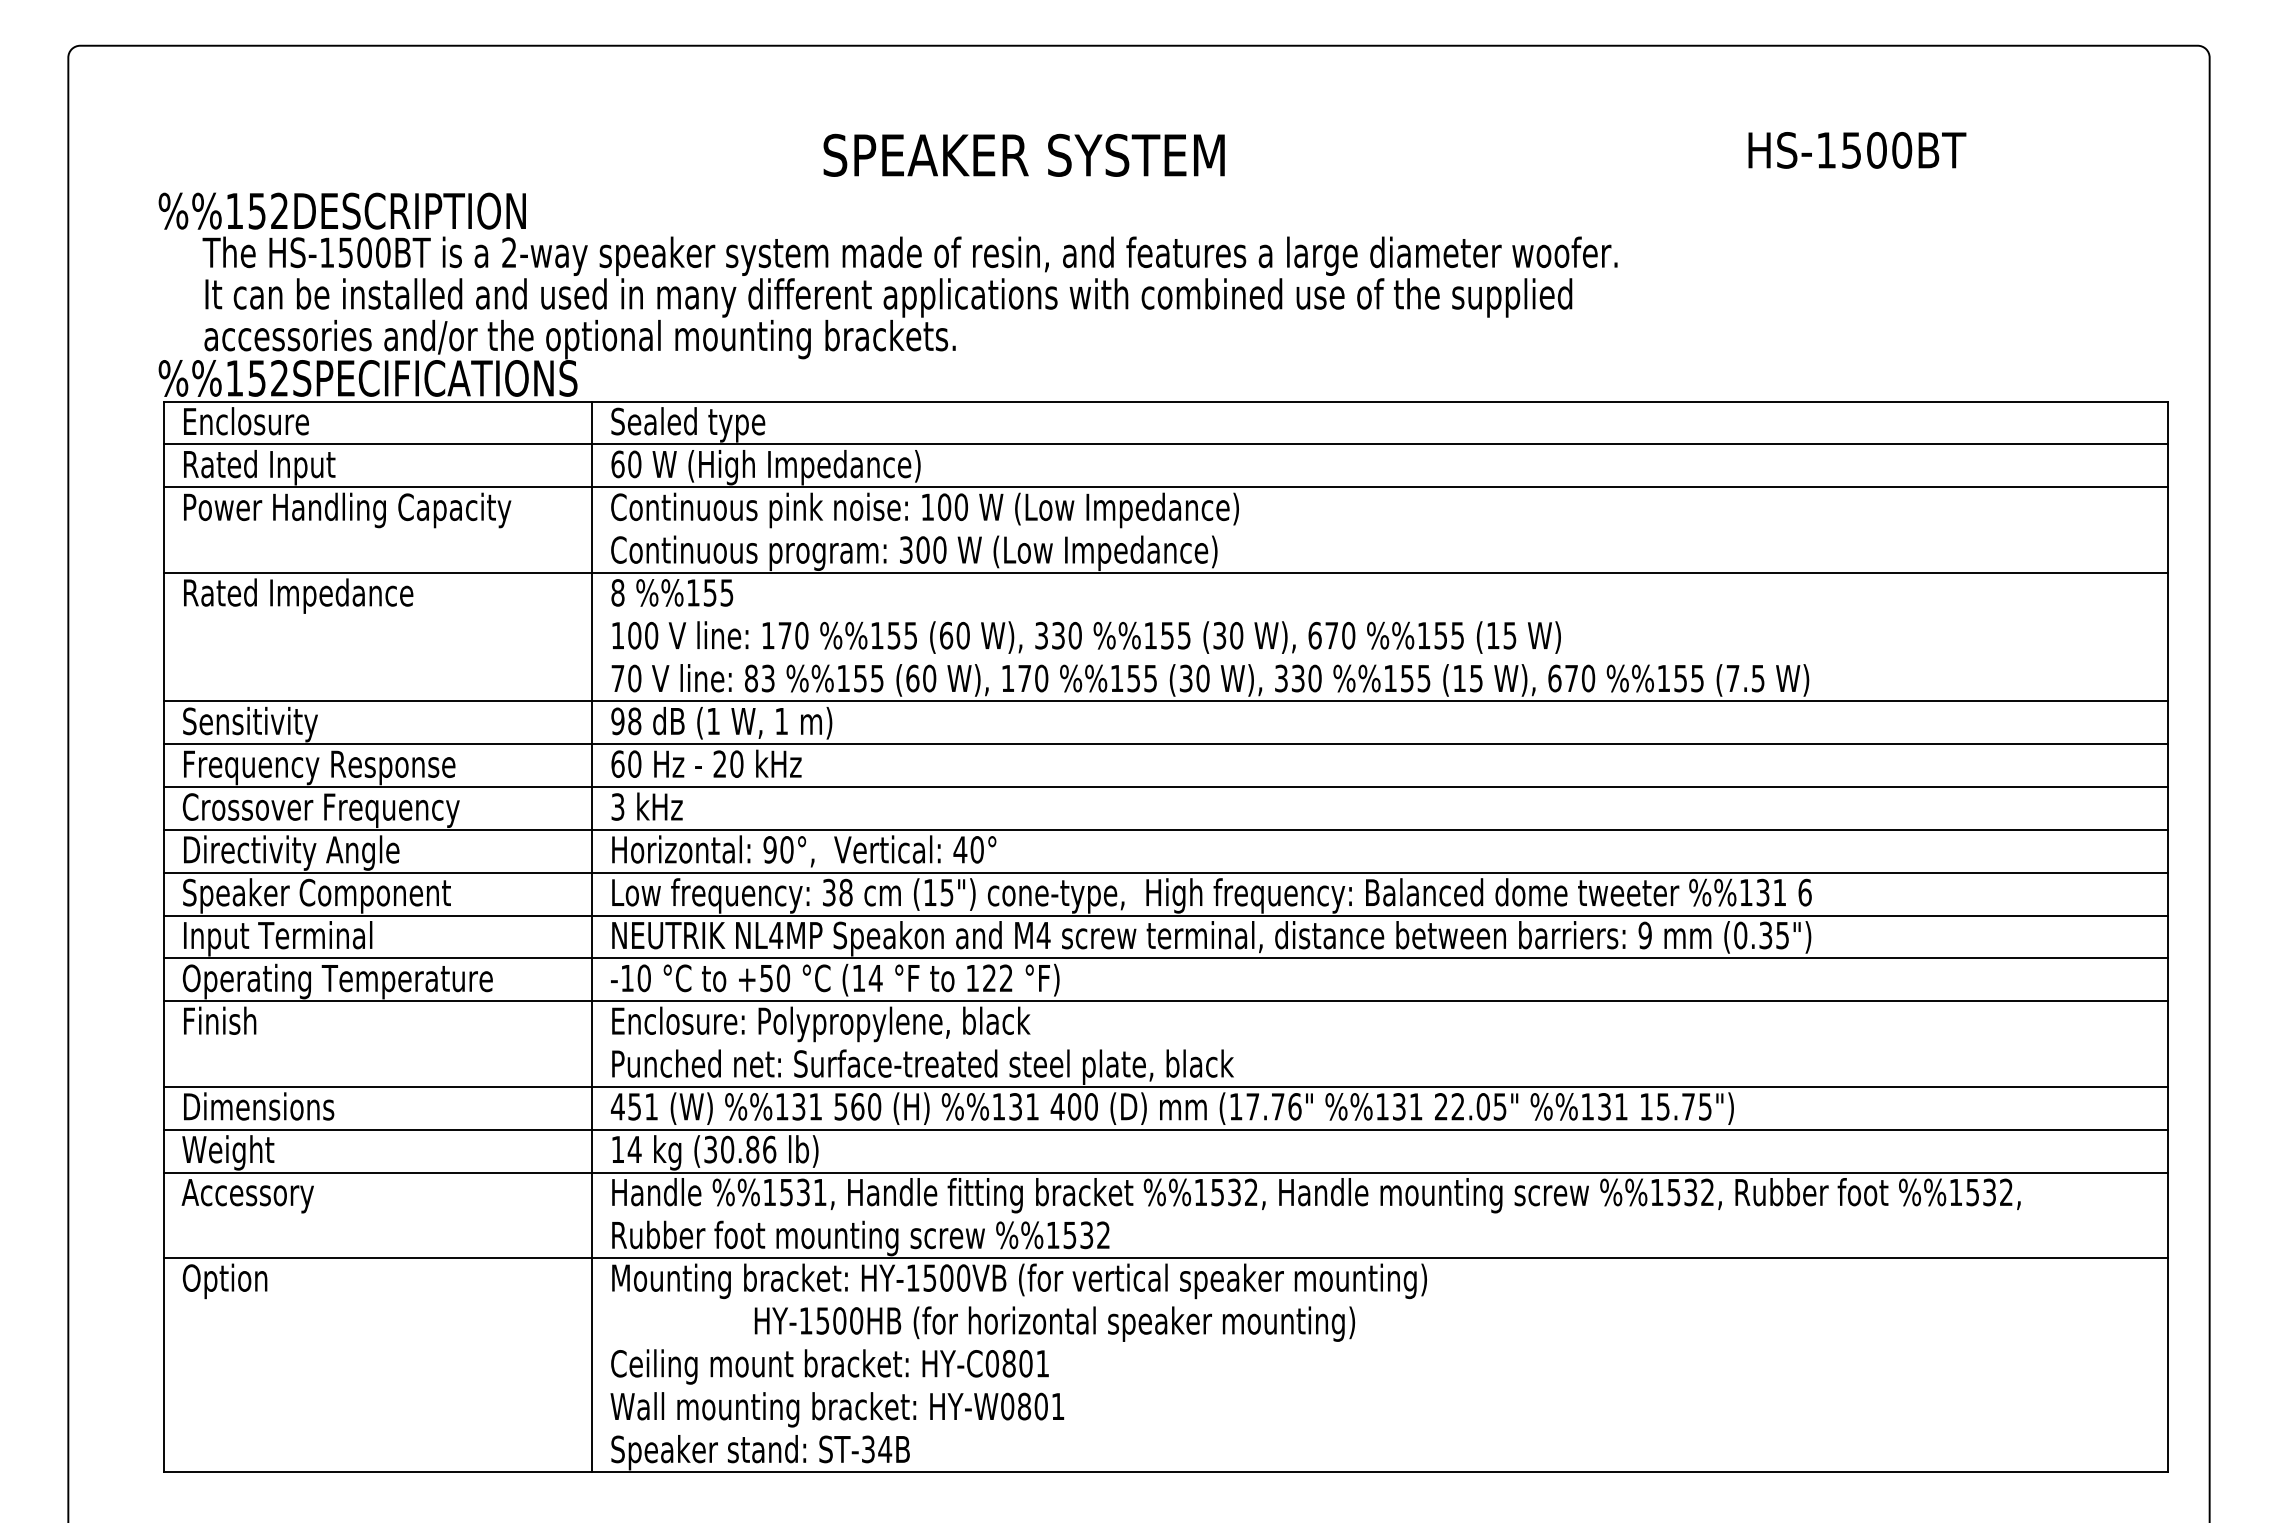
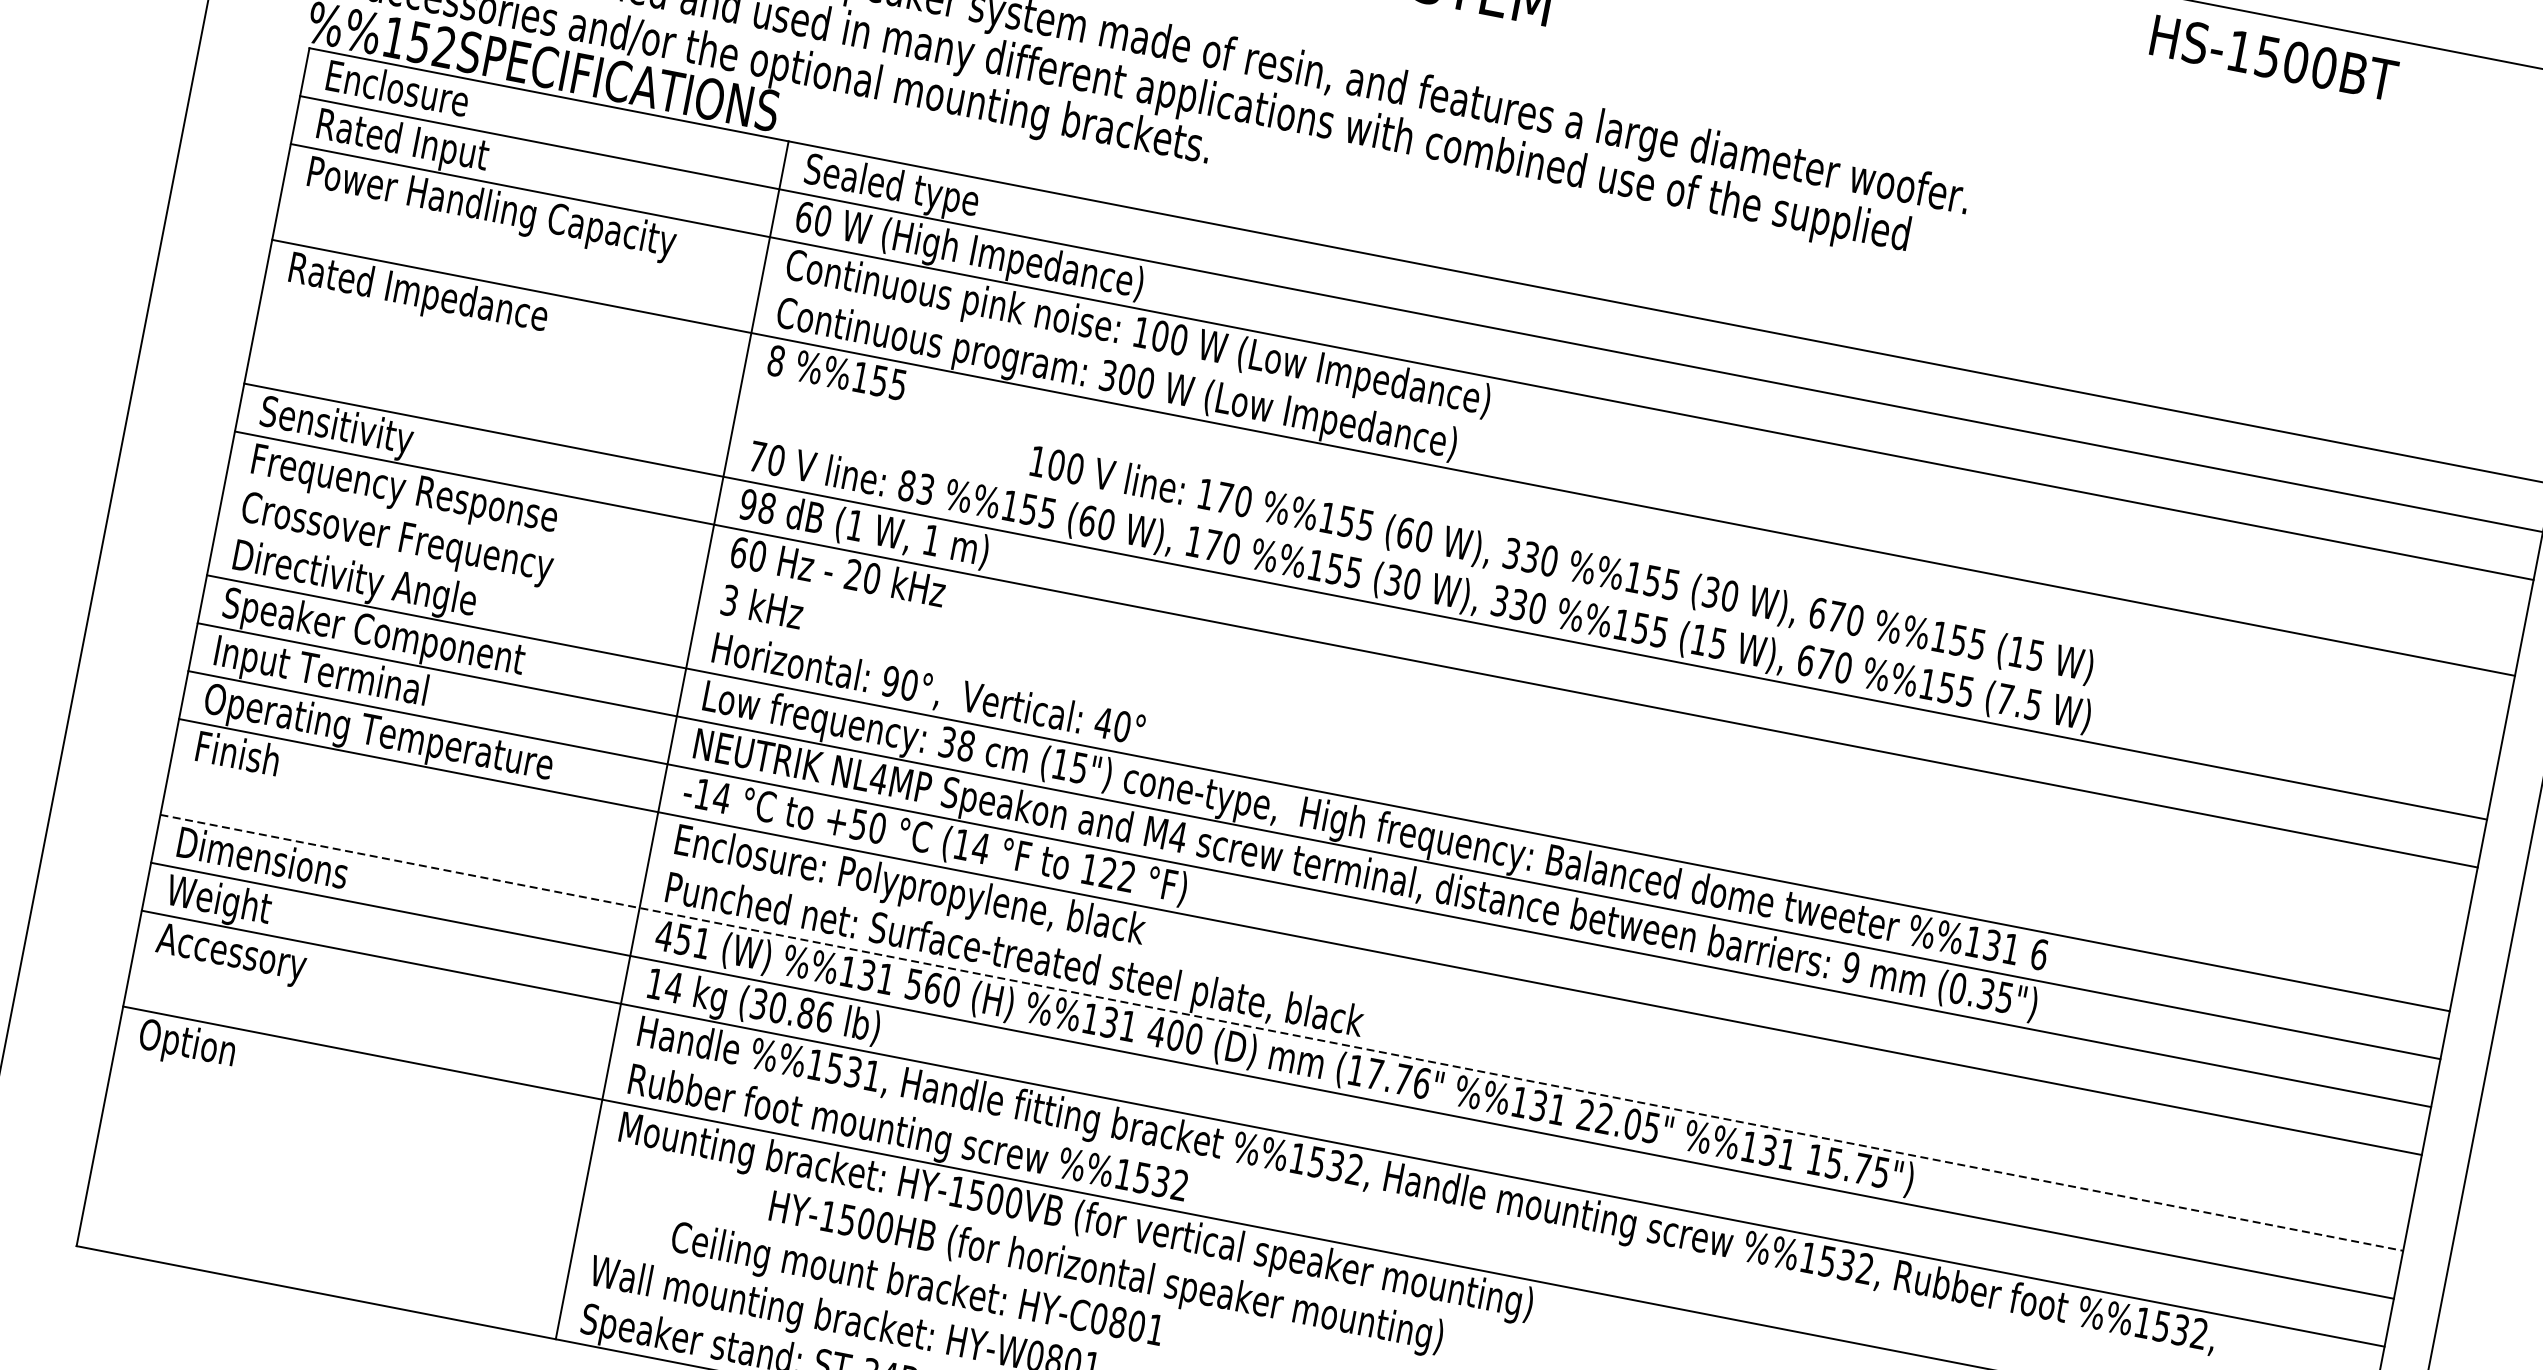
text: (1857, 150) -> (2274, 58), moved
text: (1086, 637) -> (1561, 565), moved
line: (1165, 787) -> (1346, 697), removed
line: (1165, 829) -> (1337, 744), removed
text: (644, 978) -> (722, 798), -10 -> -14
line: (1166, 1086) -> (1282, 1032), solid -> dashed
text: (829, 1366) -> (916, 1286), moved

